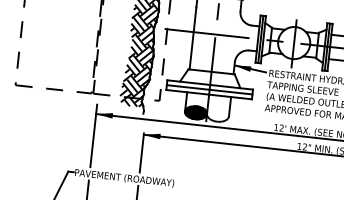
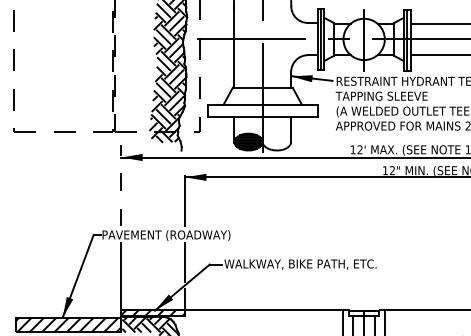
line: (209, 89) -> (262, 110), removed
line: (94, 135) -> (121, 185), solid -> dashed

